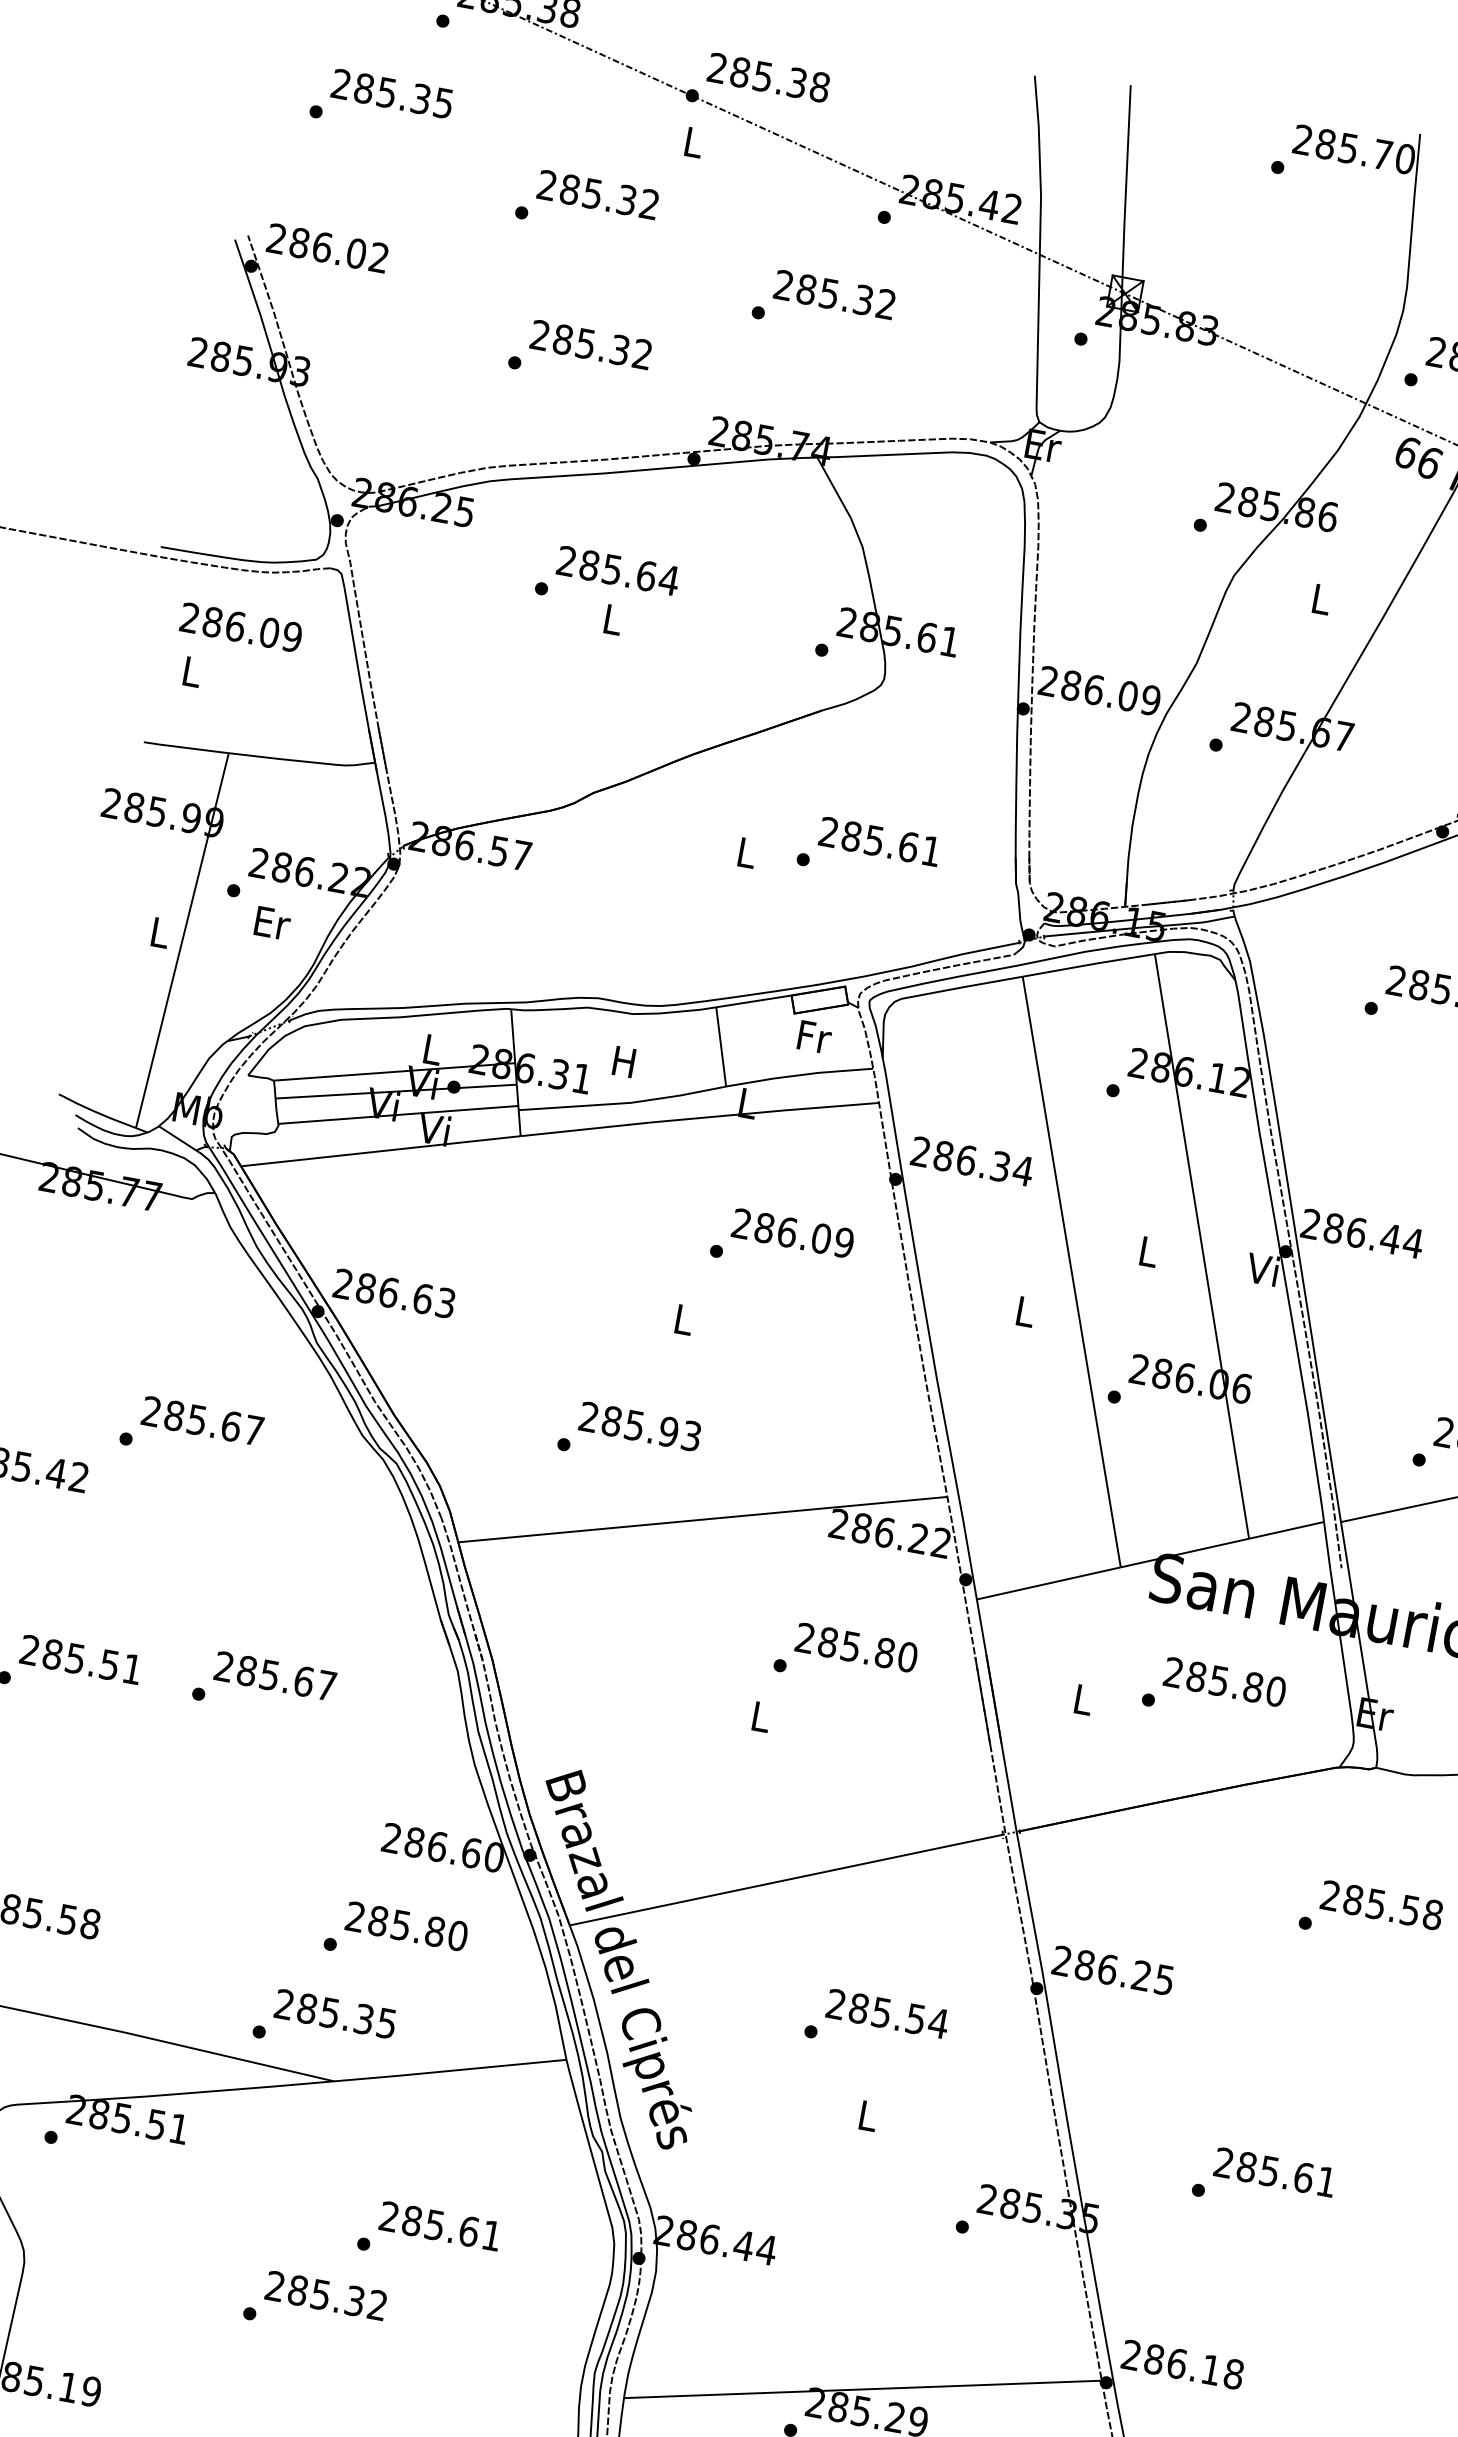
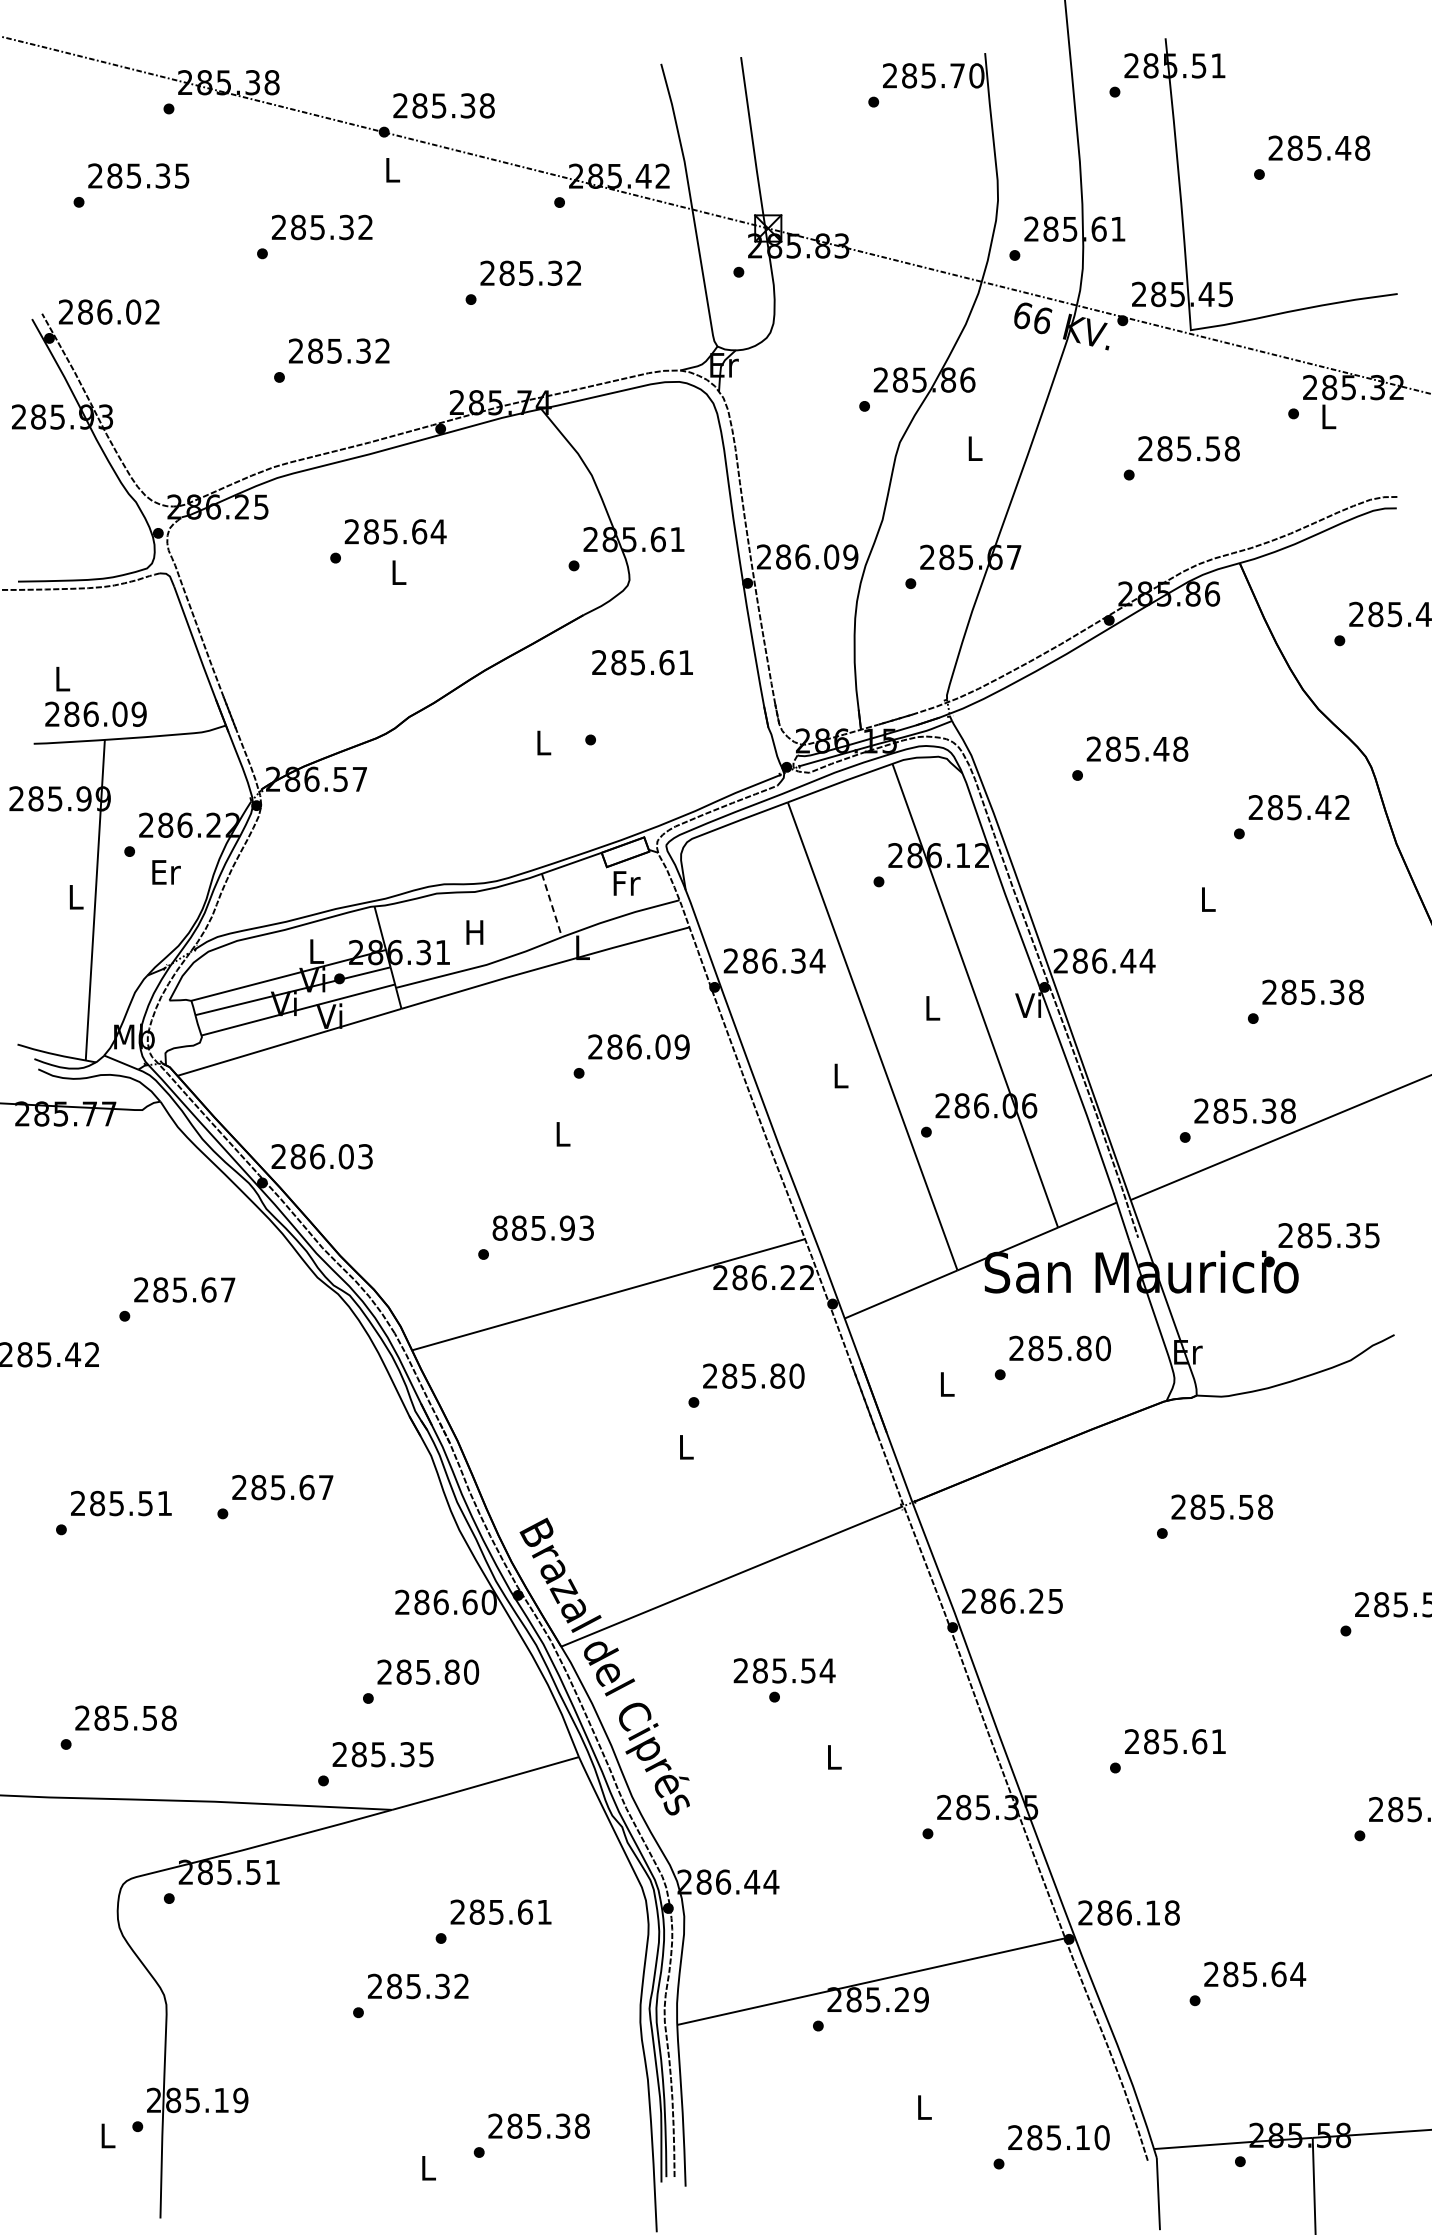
text: (240, 626) -> (95, 713), moved
text: (879, 841) -> (642, 662), moved
line: (720, 1046) -> (551, 905), solid -> dashed
text: (423, 1298) -> (346, 1156), 286.63 -> 286.03
text: (588, 1416) -> (499, 1227), 285.93 -> 885.93
text: (887, 2013) -> (784, 1670), moved

